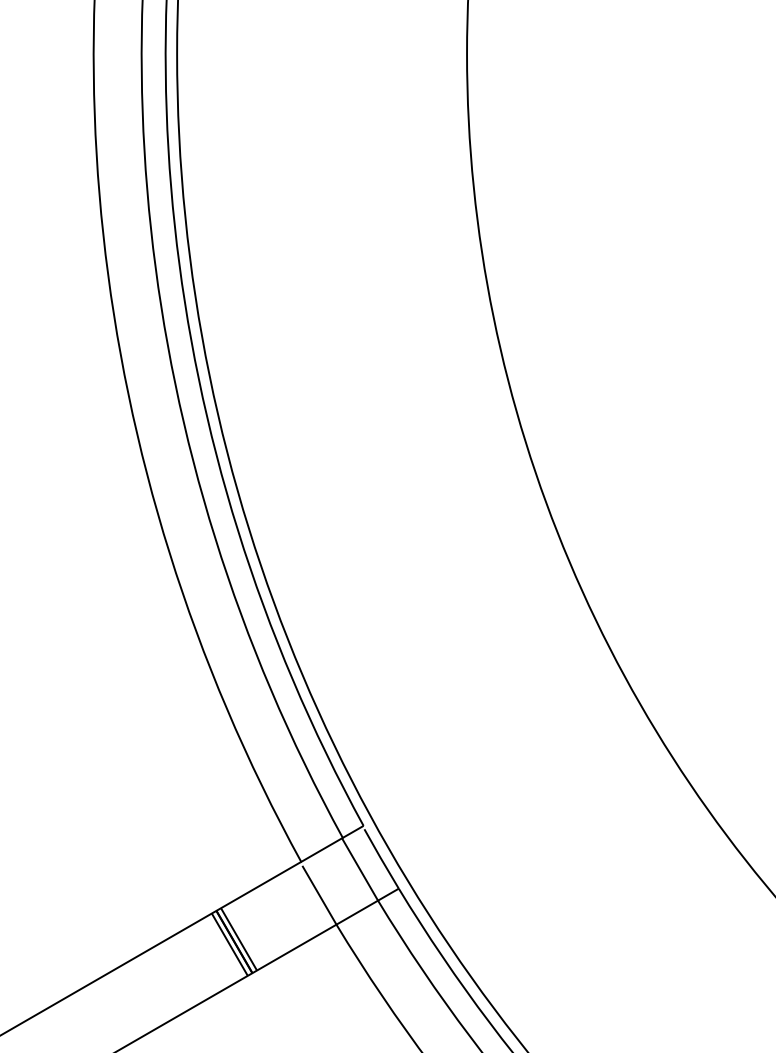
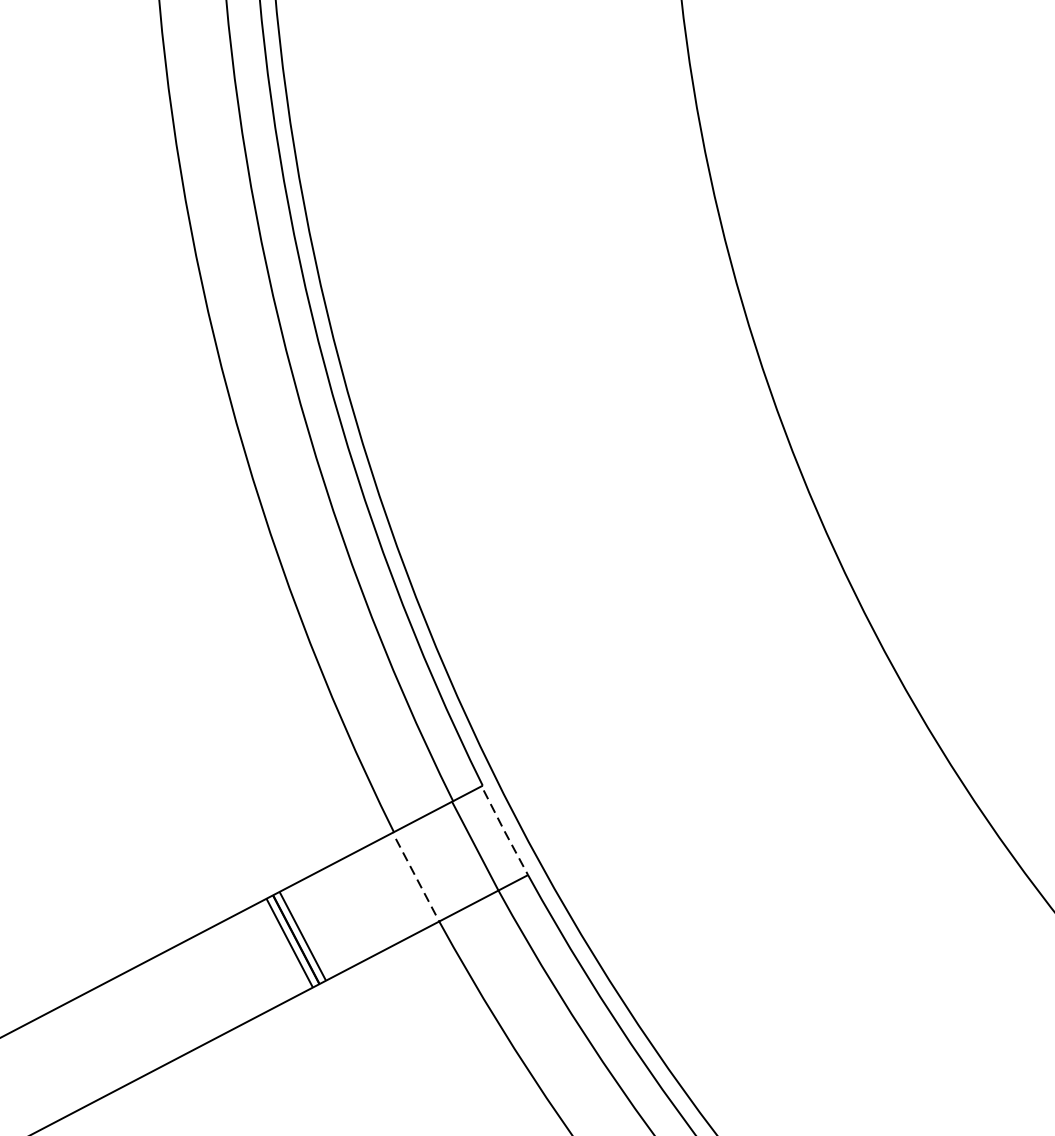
line: (381, 858) -> (505, 832), solid -> dashed
line: (319, 895) -> (417, 879), solid -> dashed

